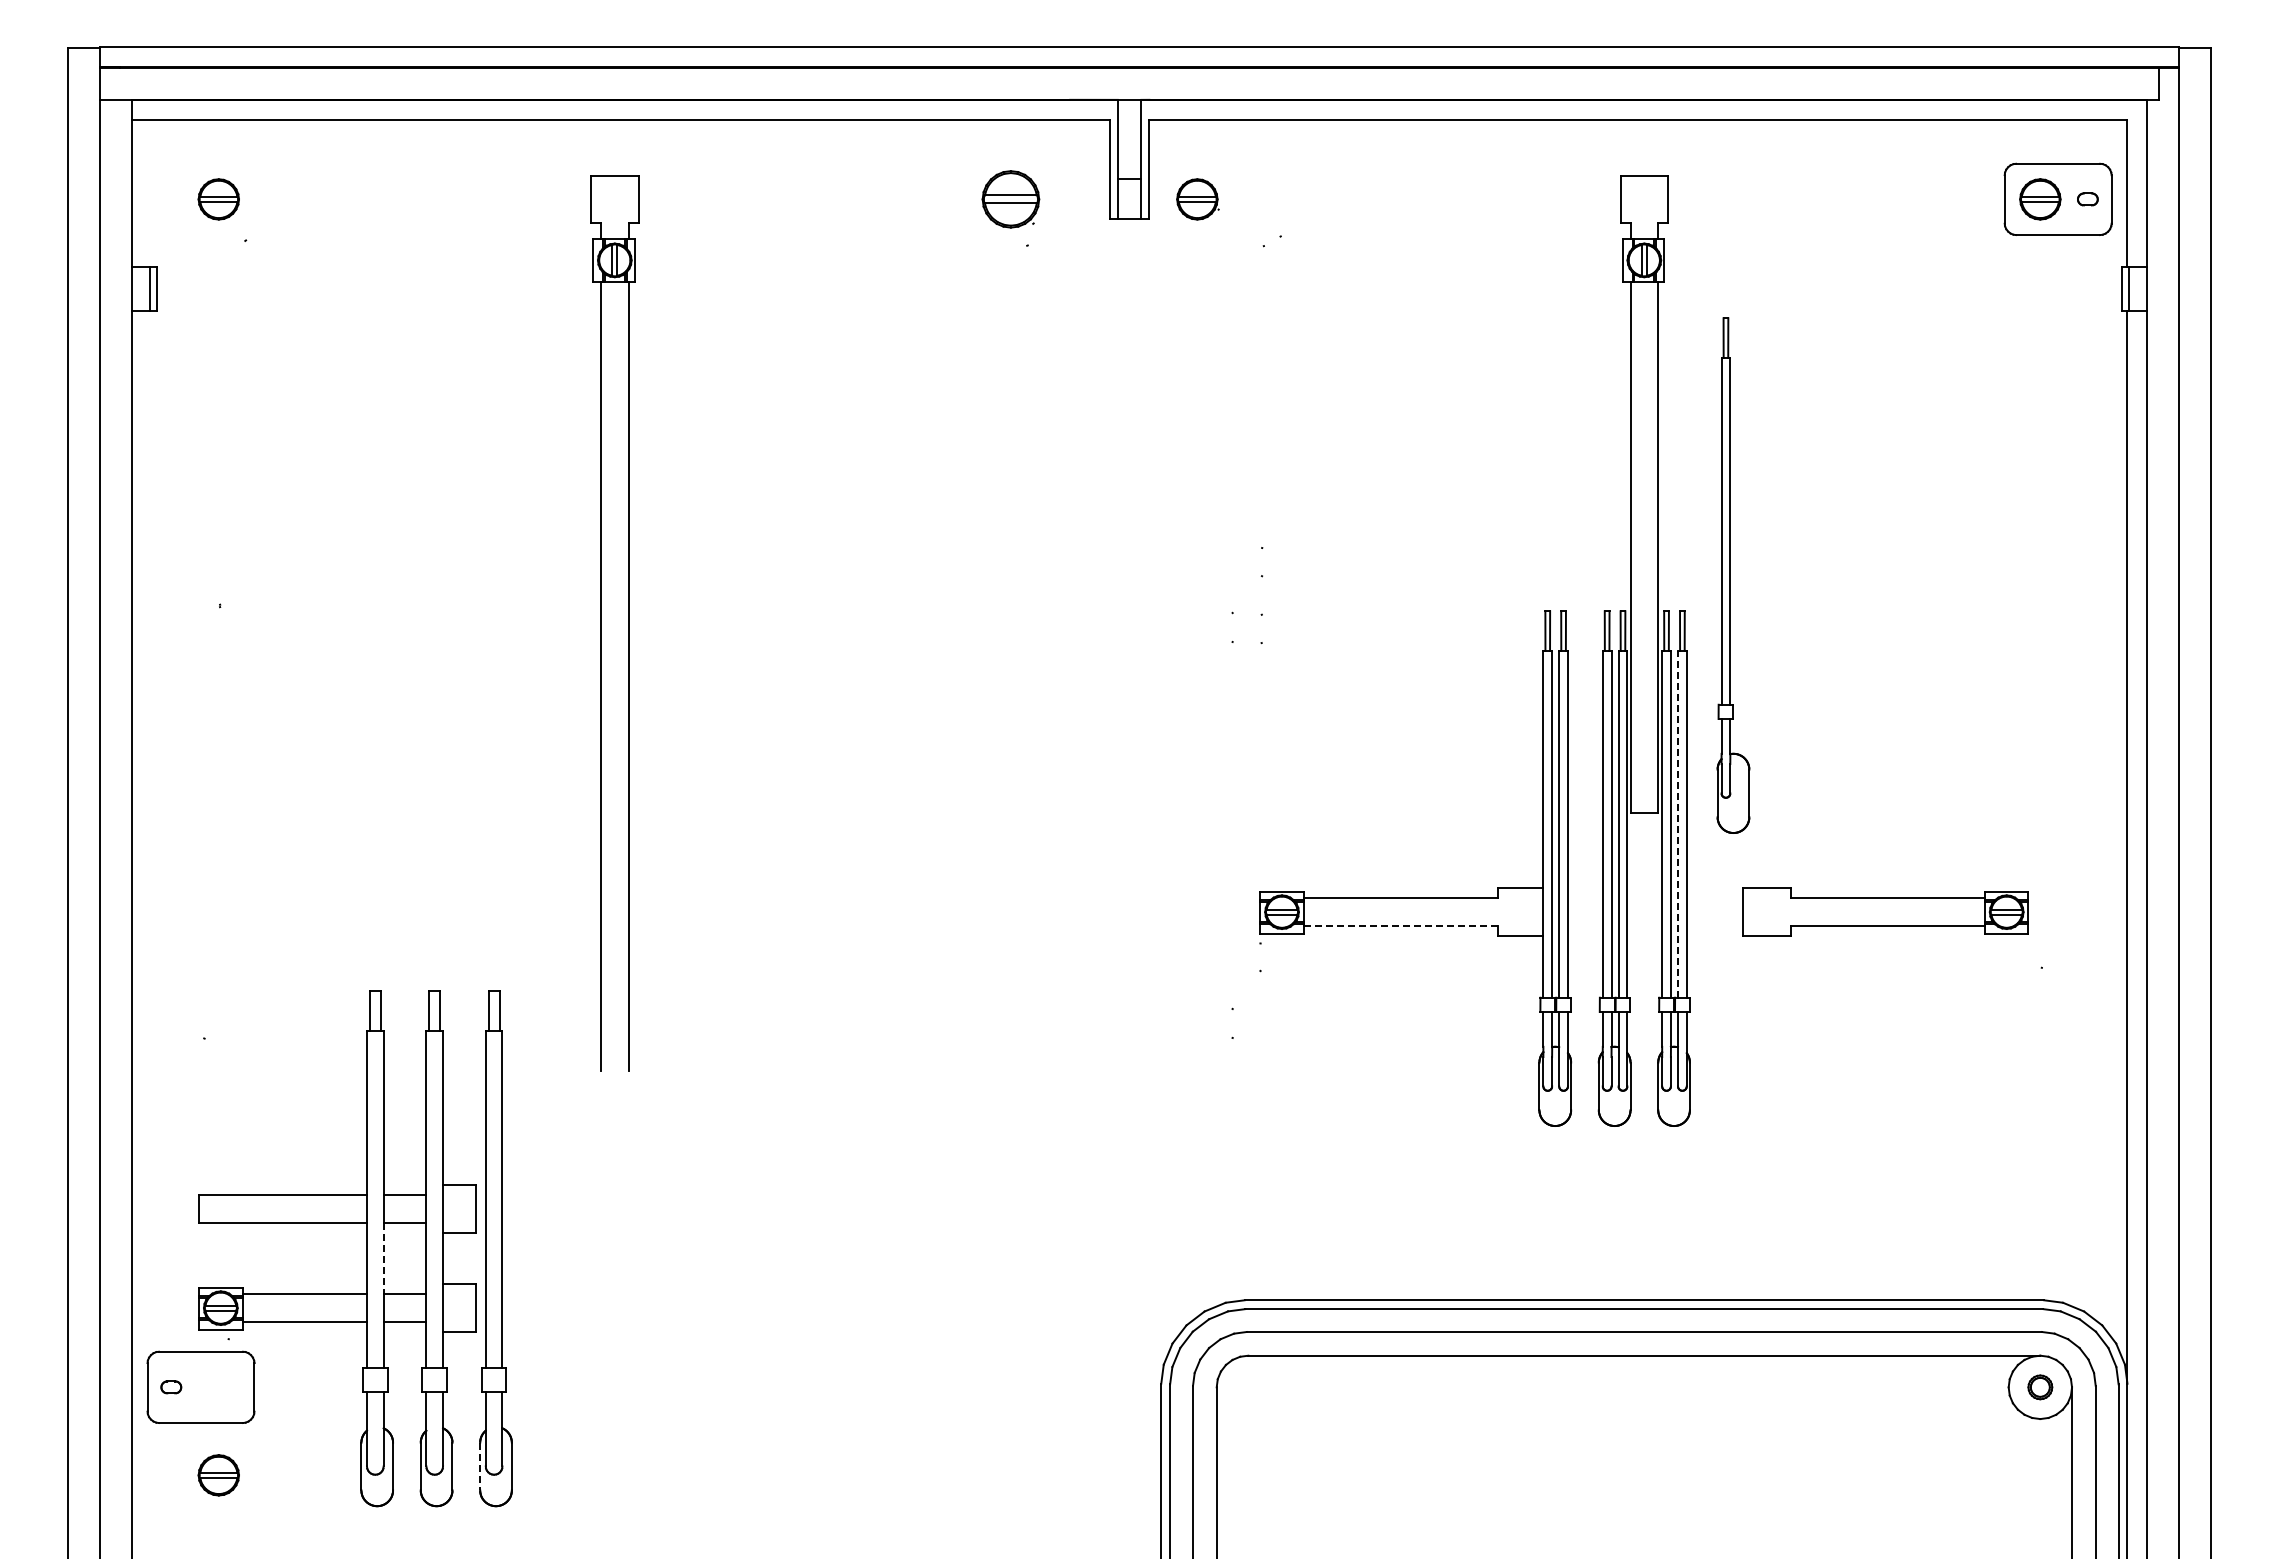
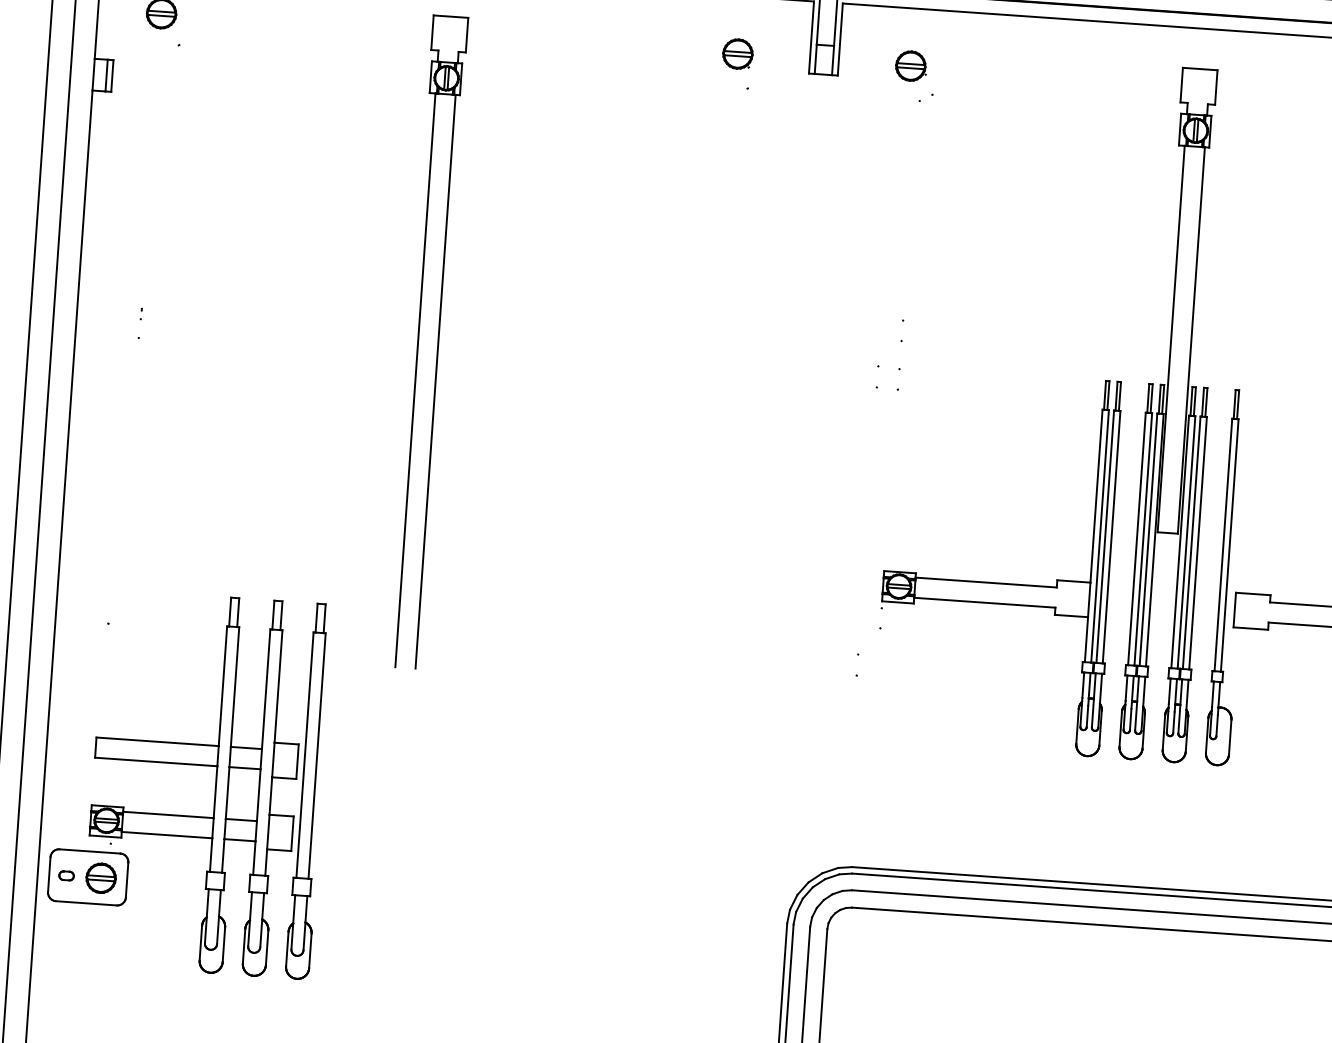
part: (1010, 199) -> (737, 54), size x0.71
part: (1197, 199) -> (910, 66), moved
part: (1733, 575) -> (1229, 577), moved
line: (1678, 823) -> (1192, 542), dashed -> solid
line: (1401, 926) -> (985, 603), dashed -> solid
line: (383, 1258) -> (227, 792), dashed -> solid
line: (480, 1466) -> (287, 949), dashed -> solid
part: (218, 1475) -> (100, 878), moved

